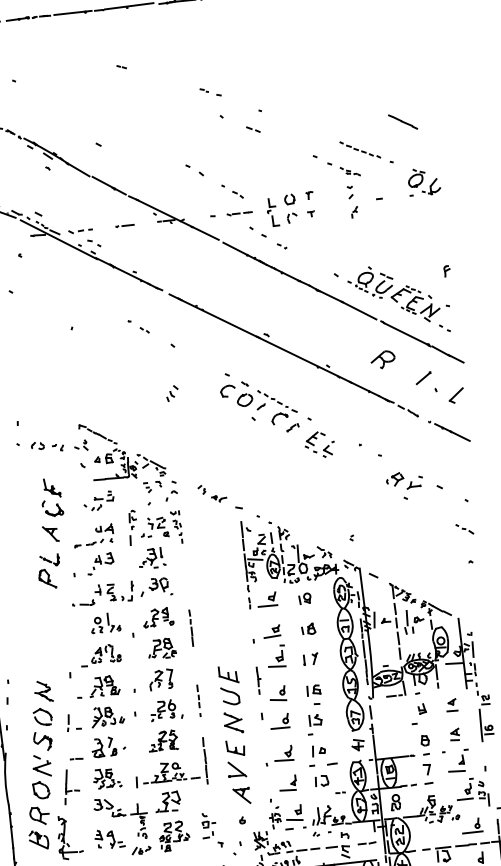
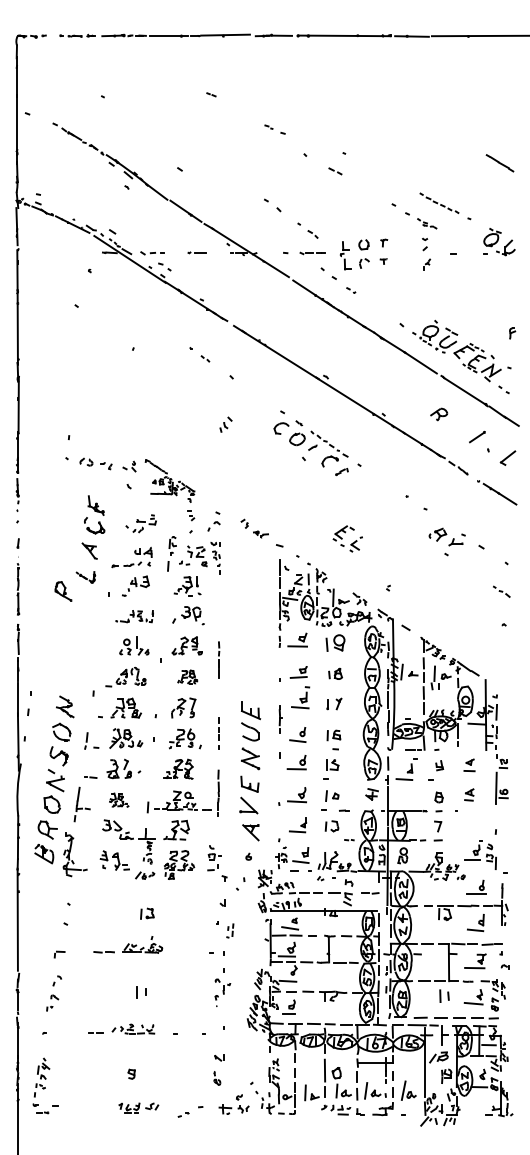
part: (210, 92) -> (274, 129), moved
line: (402, 122) -> (499, 163), moved
part: (382, 359) -> (438, 414), size x0.7
part: (319, 444) -> (347, 538), moved
part: (122, 455) -> (169, 480), size x0.6
part: (47, 579) -> (63, 591), moved
part: (102, 594) -> (134, 616), size x0.6
part: (304, 599) -> (334, 643), size x1.6
part: (161, 647) -> (187, 676), size x0.7
part: (457, 761) -> (406, 769), moved
part: (106, 777) -> (118, 799), size x0.7

